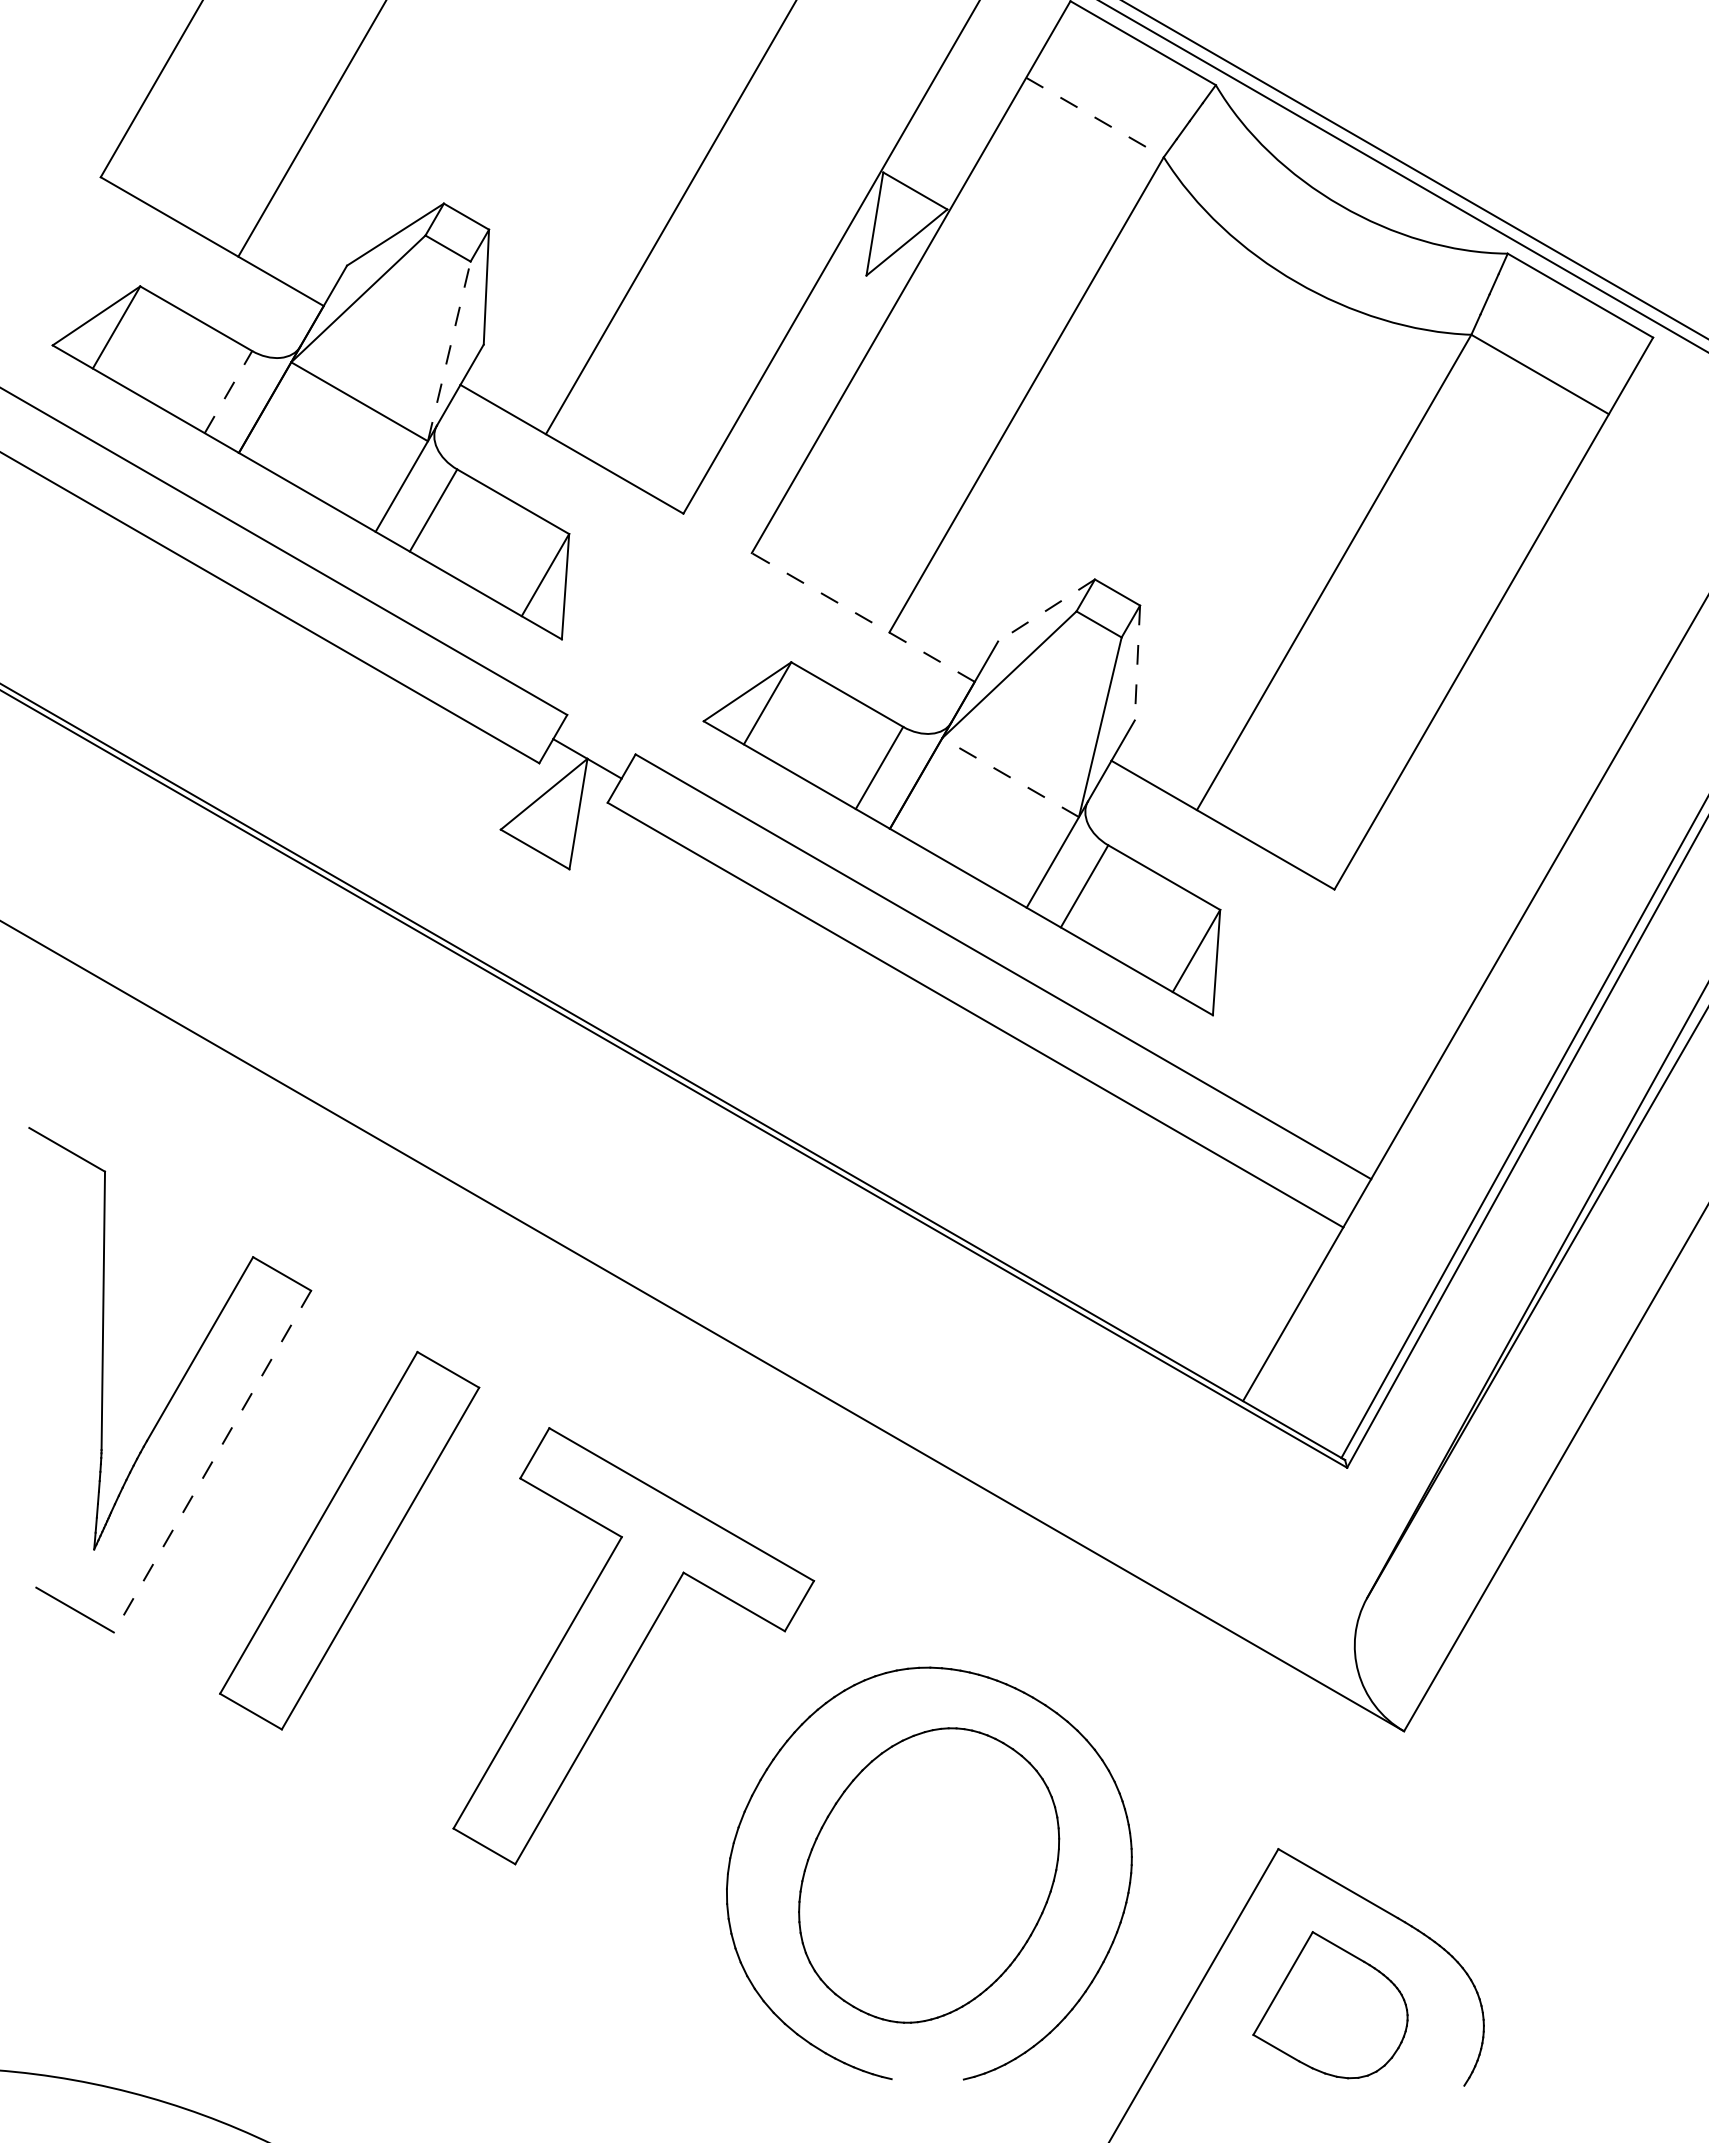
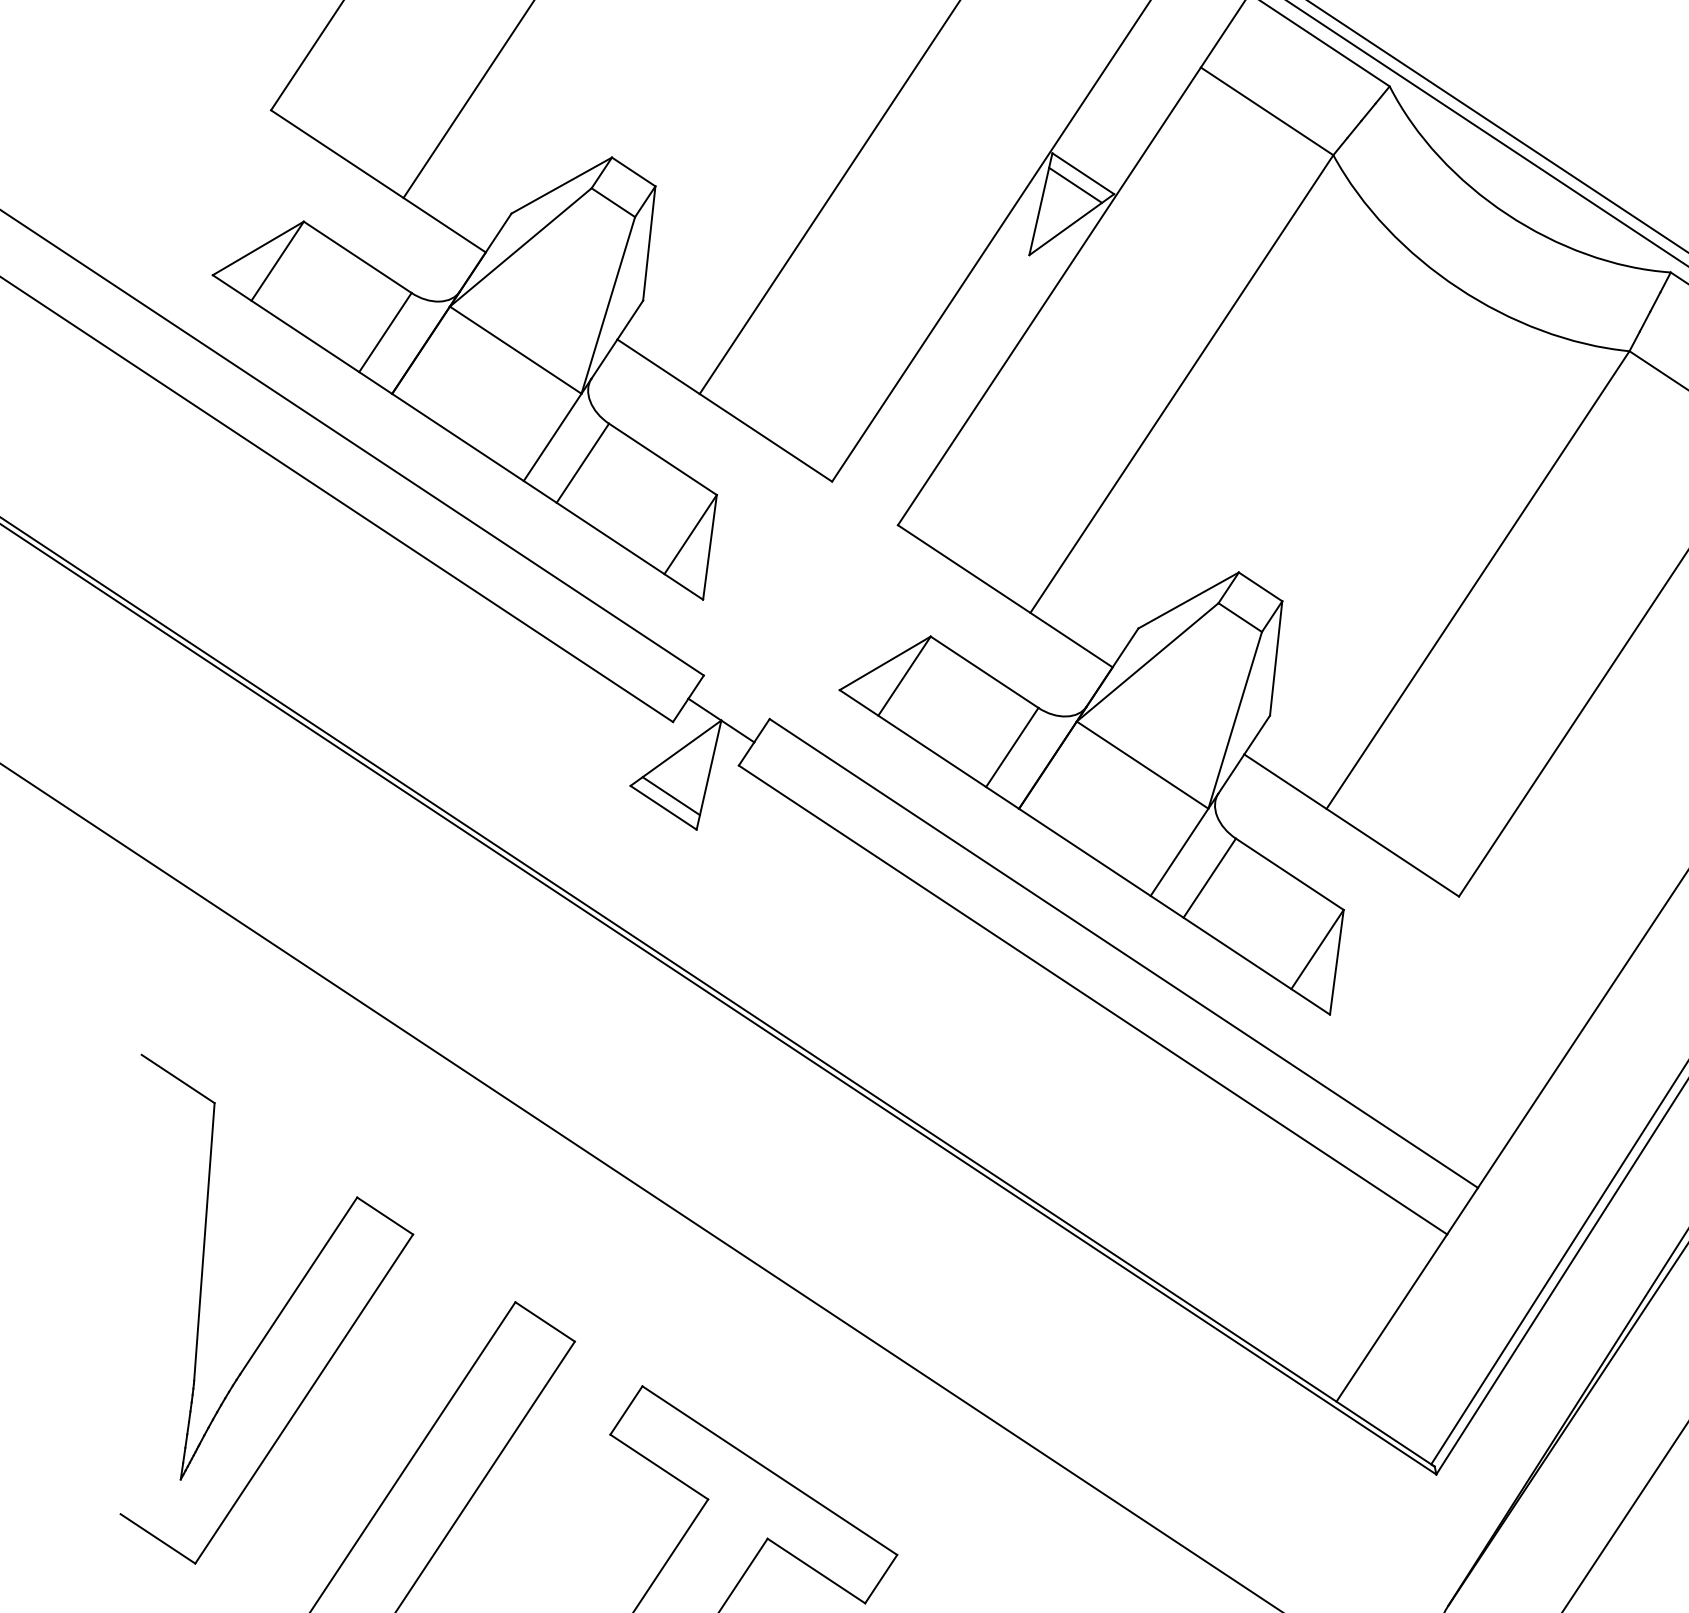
line: (1095, 117) -> (1267, 111), dashed -> solid
line: (907, 202) -> (1074, 184), added
line: (449, 350) -> (608, 304), dashed -> solid
line: (228, 391) -> (385, 331), dashed -> solid
line: (1046, 610) -> (1188, 600), dashed -> solid
line: (863, 617) -> (1005, 596), dashed -> solid
line: (1137, 663) -> (1276, 658), dashed -> solid
line: (1010, 777) -> (1142, 764), dashed -> solid
line: (541, 837) -> (670, 796), added
line: (212, 1462) -> (304, 1399), dashed -> solid

